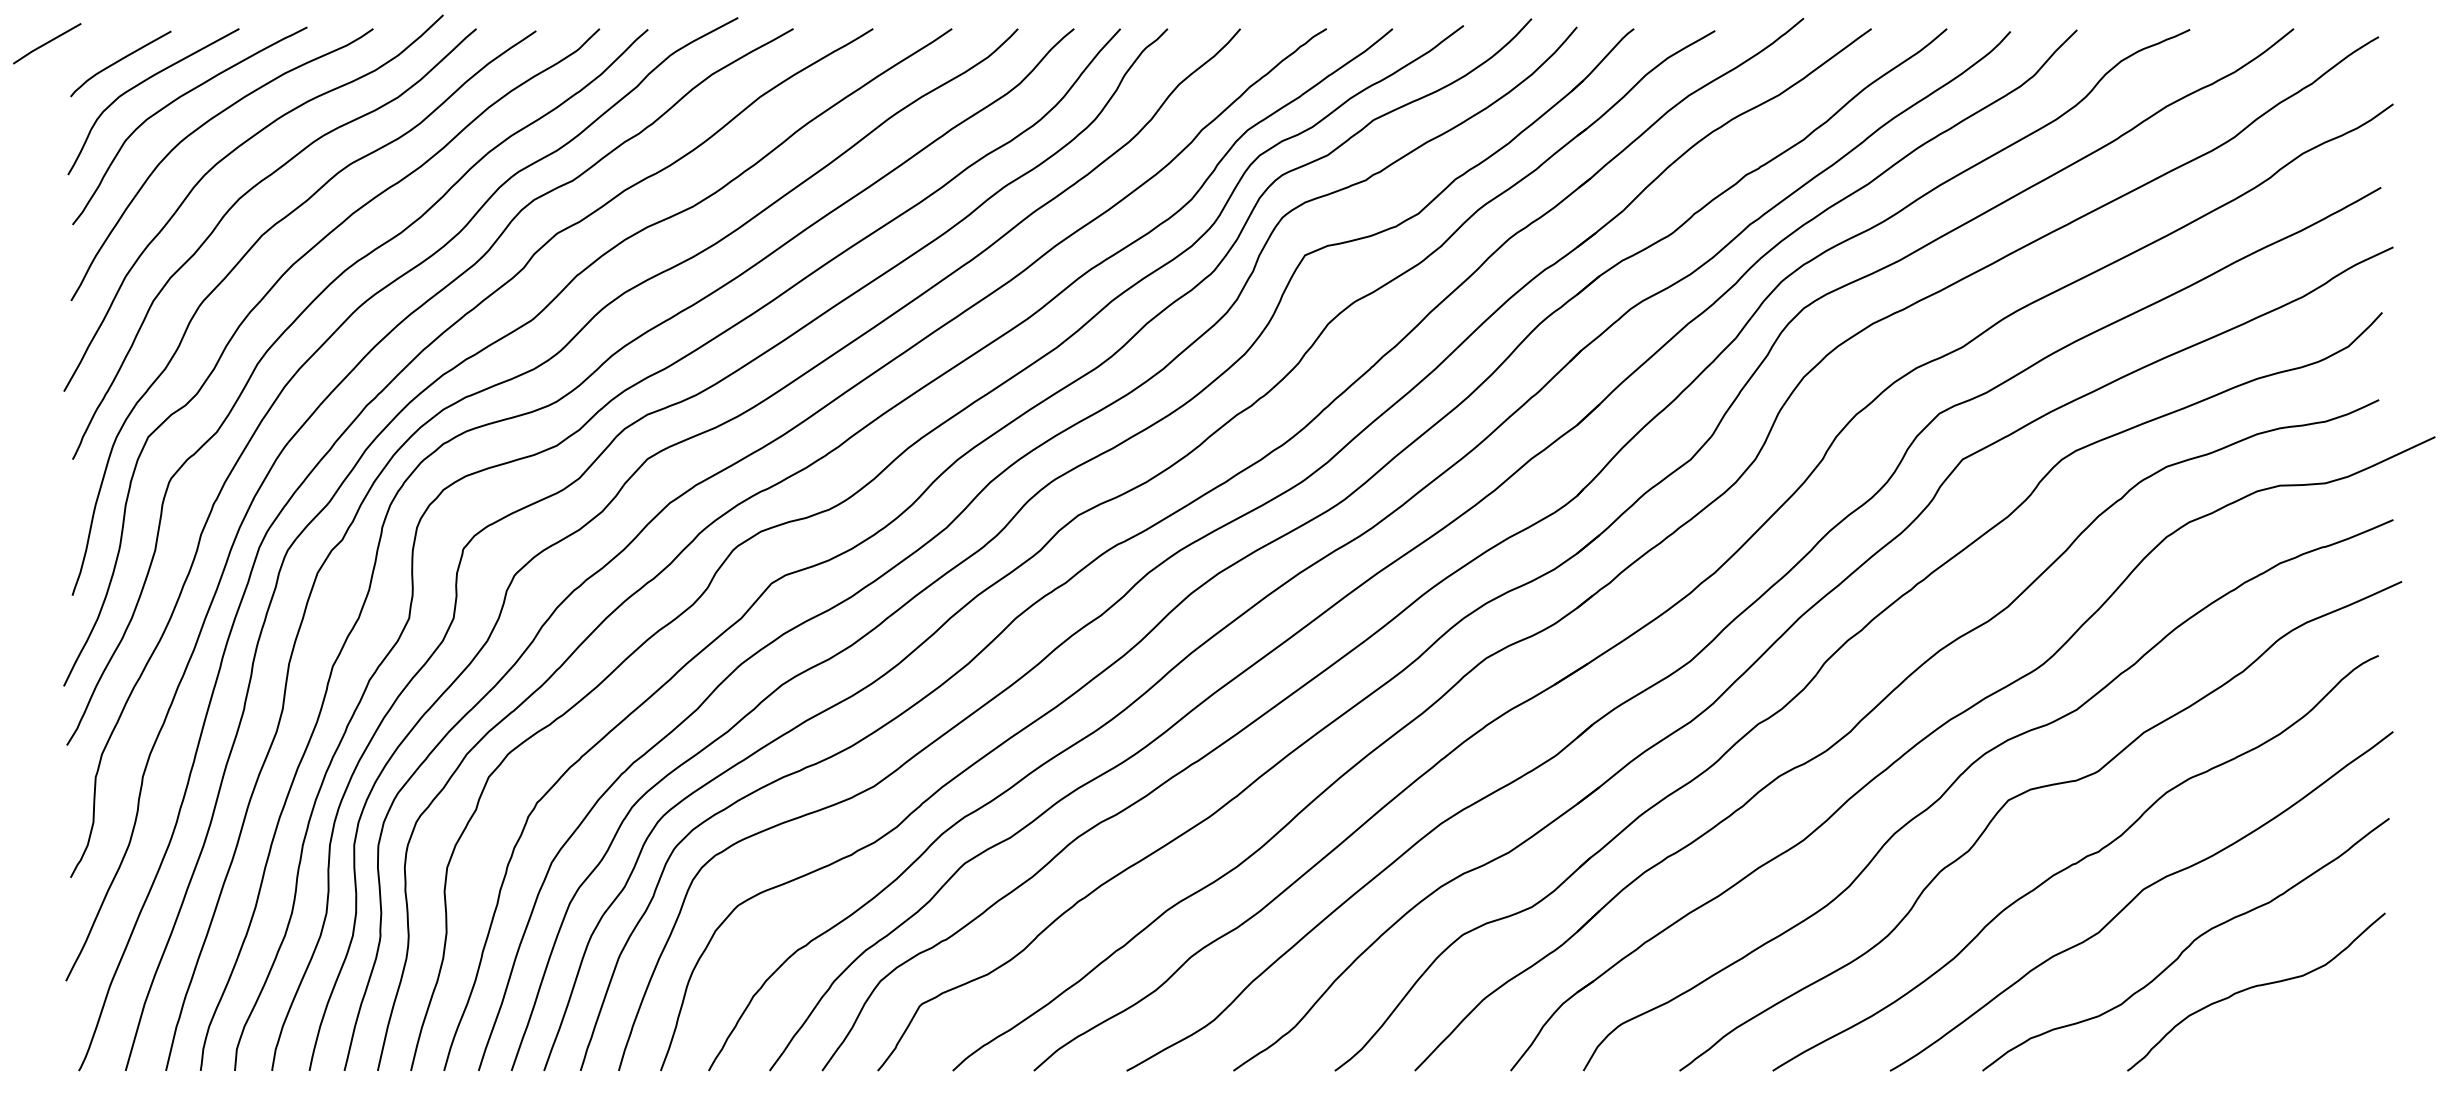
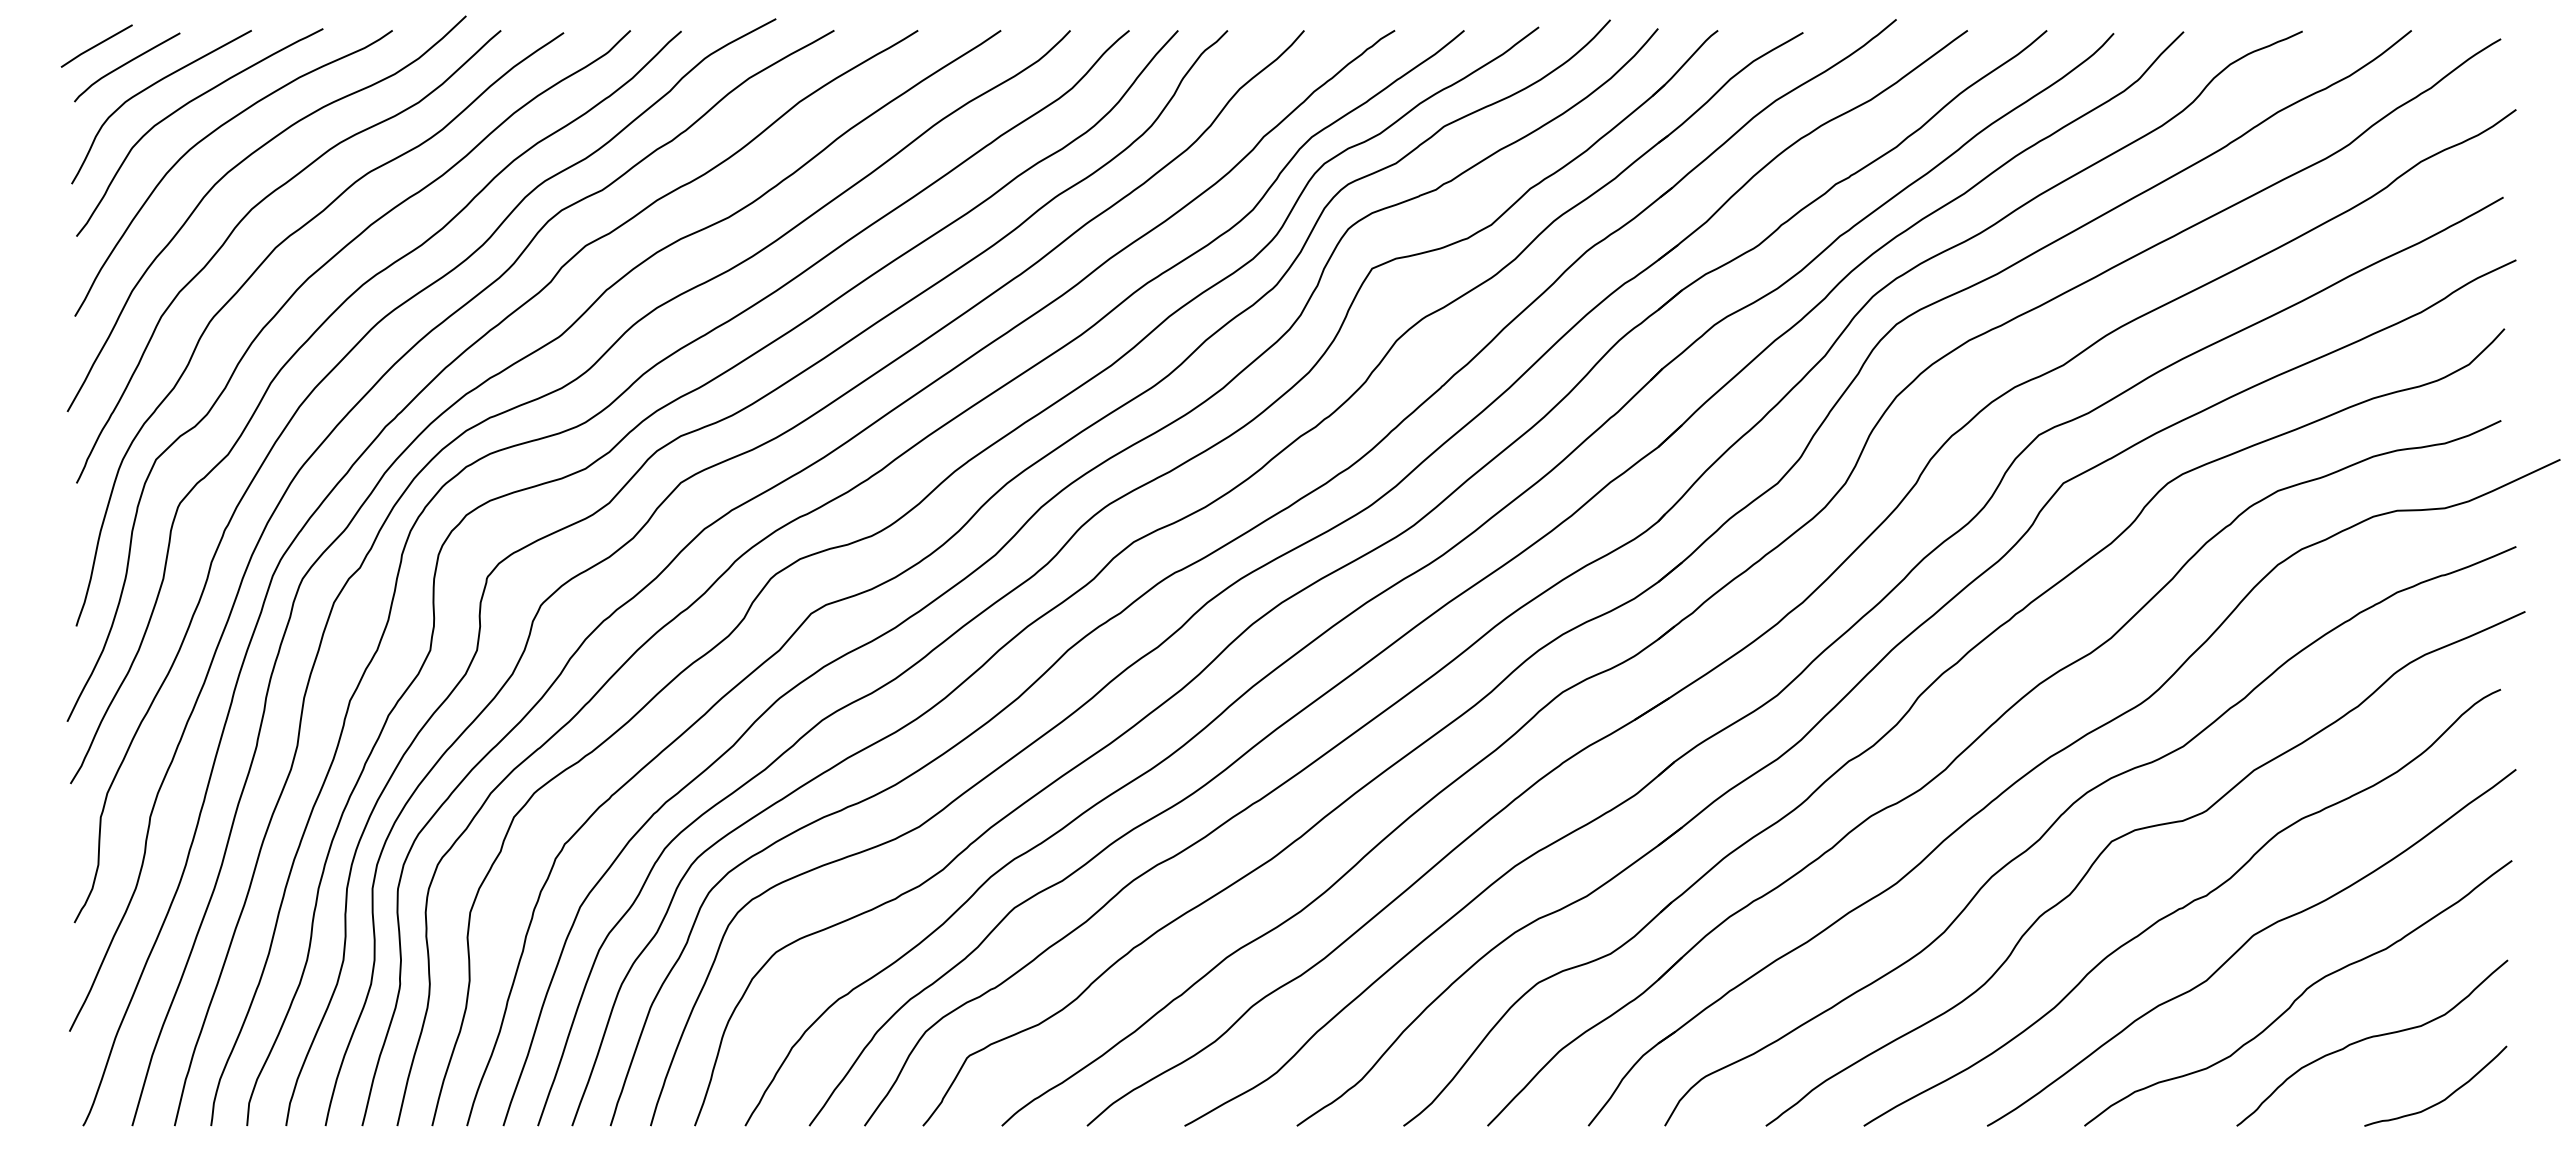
line: (46, 43) -> (96, 45), moved
curve: (2325, 1044) -> (2444, 1098), added

